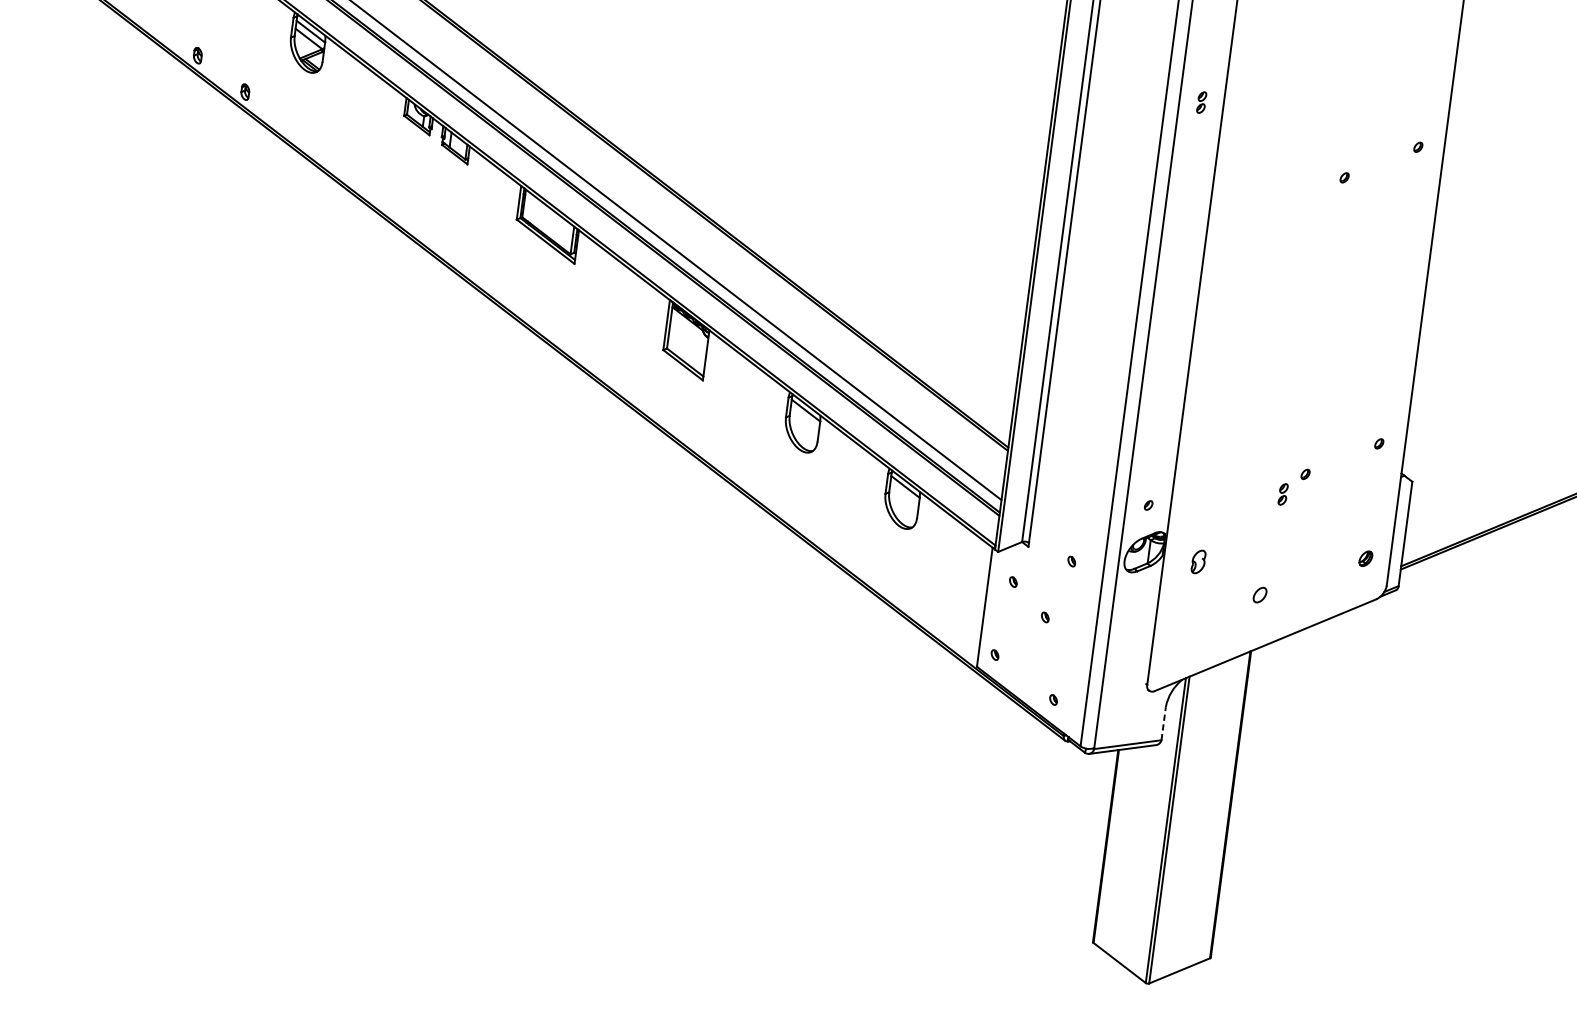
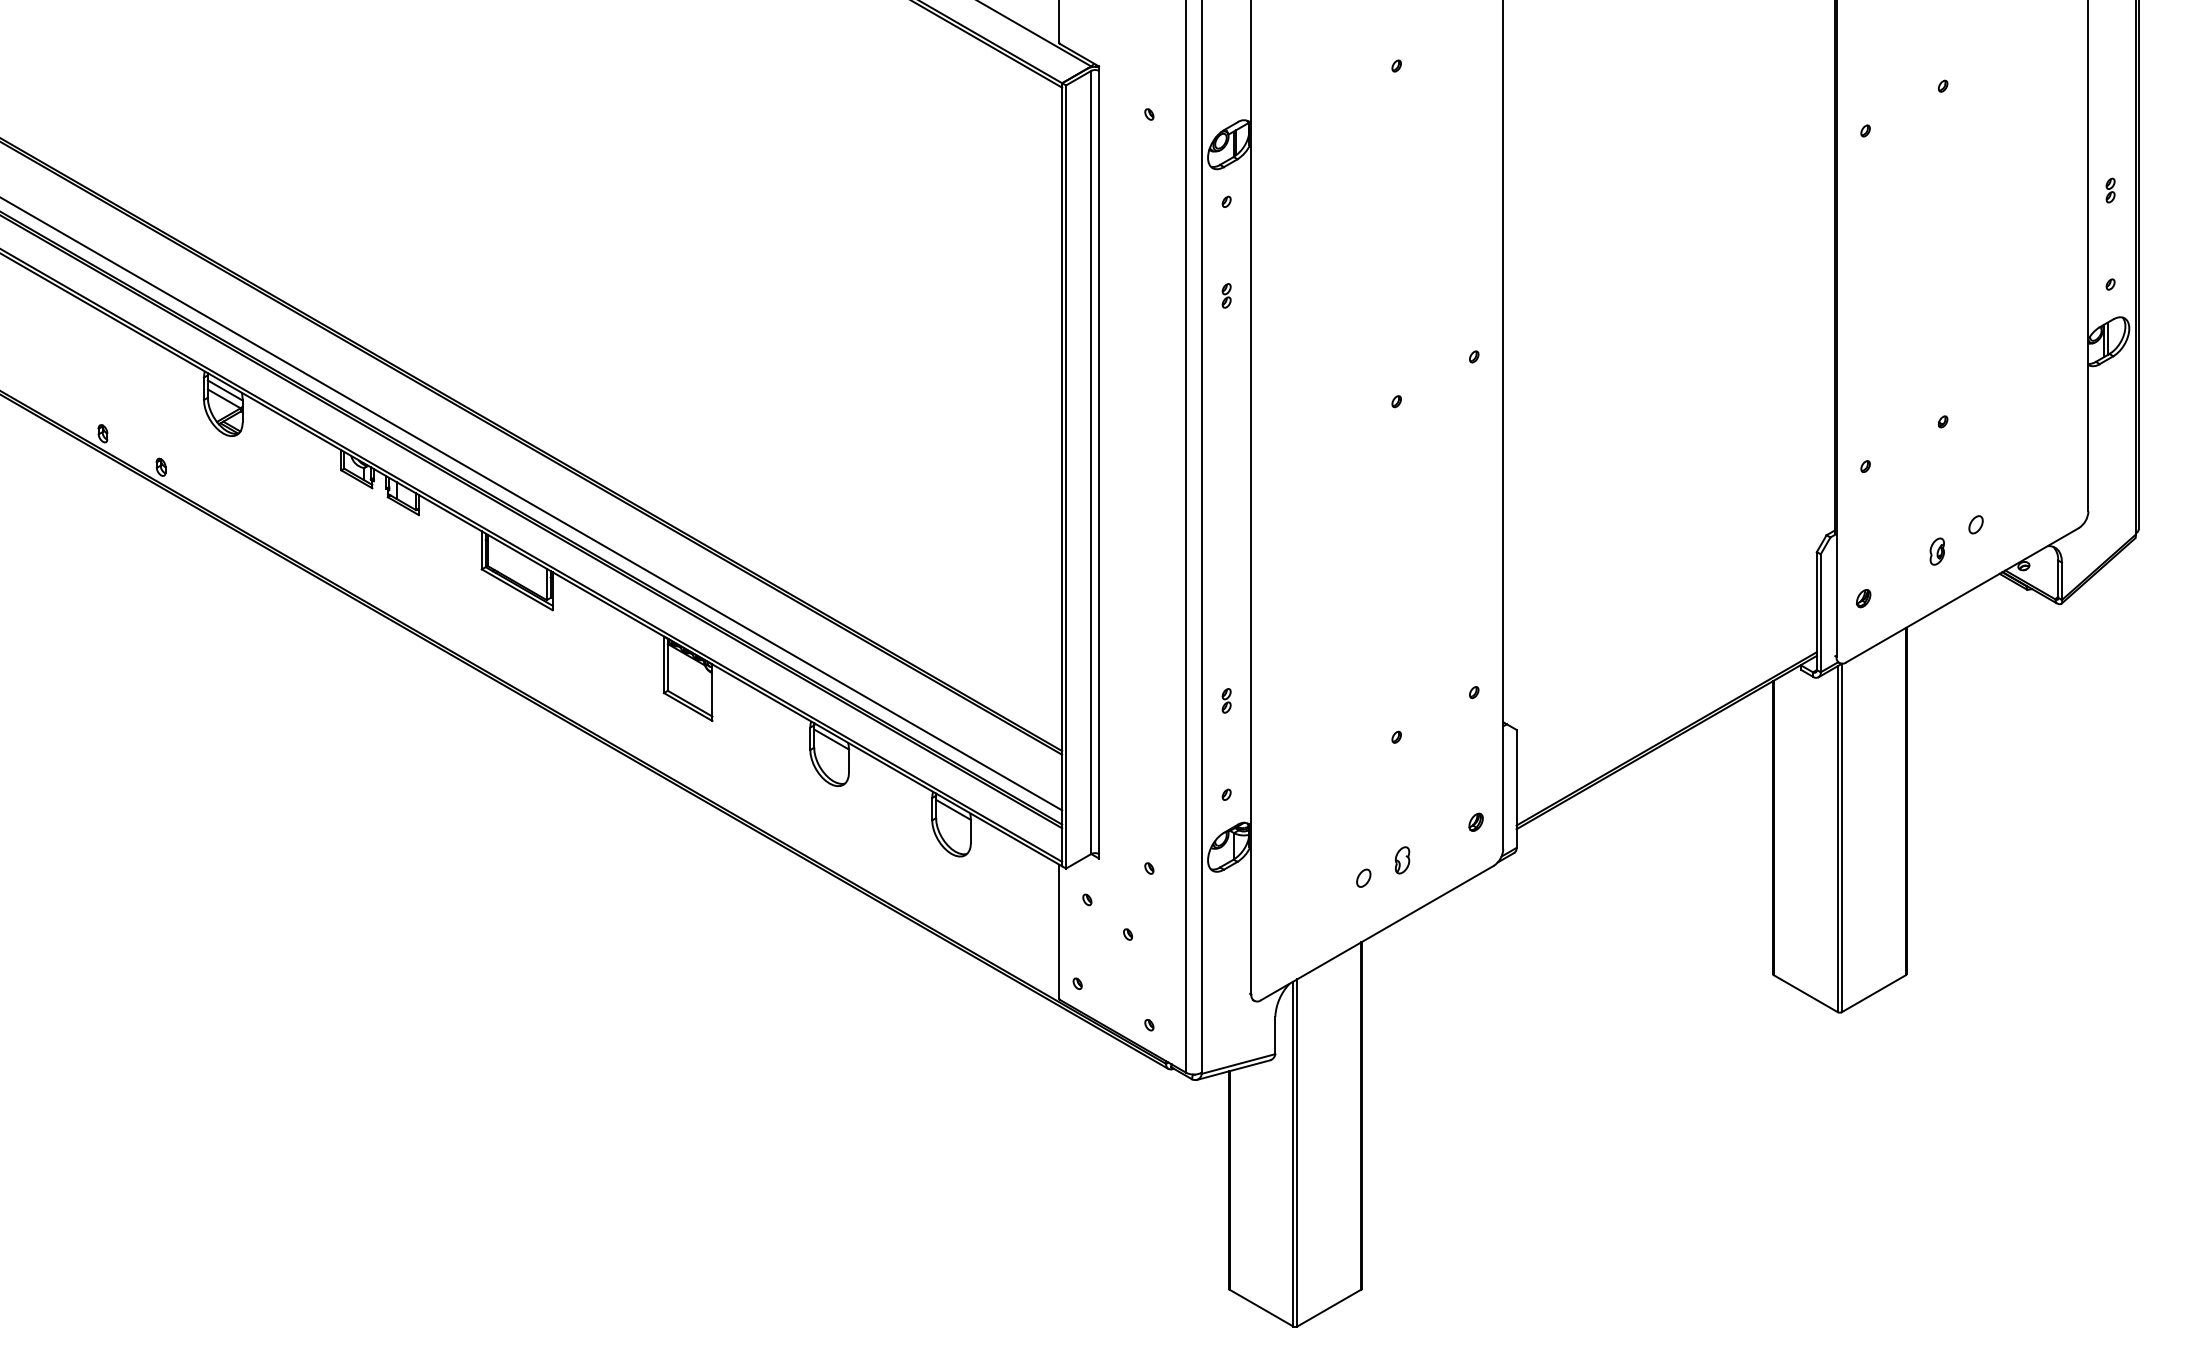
part: (1201, 102) -> (1226, 295), moved
part: (1283, 494) -> (1226, 700), moved
part: (1198, 562) -> (1402, 860), moved
line: (1163, 723) -> (1275, 1035), dashed -> solid

